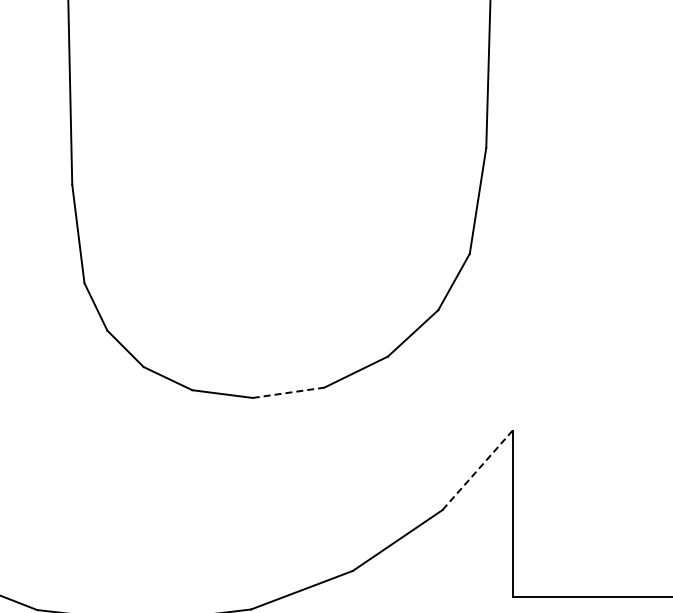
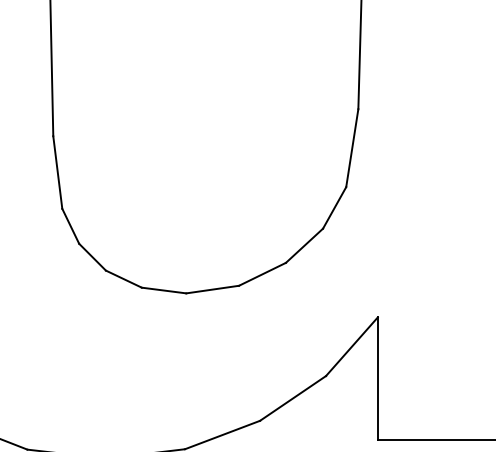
line: (289, 392) -> (213, 289), dashed -> solid
line: (477, 470) -> (351, 346), dashed -> solid

